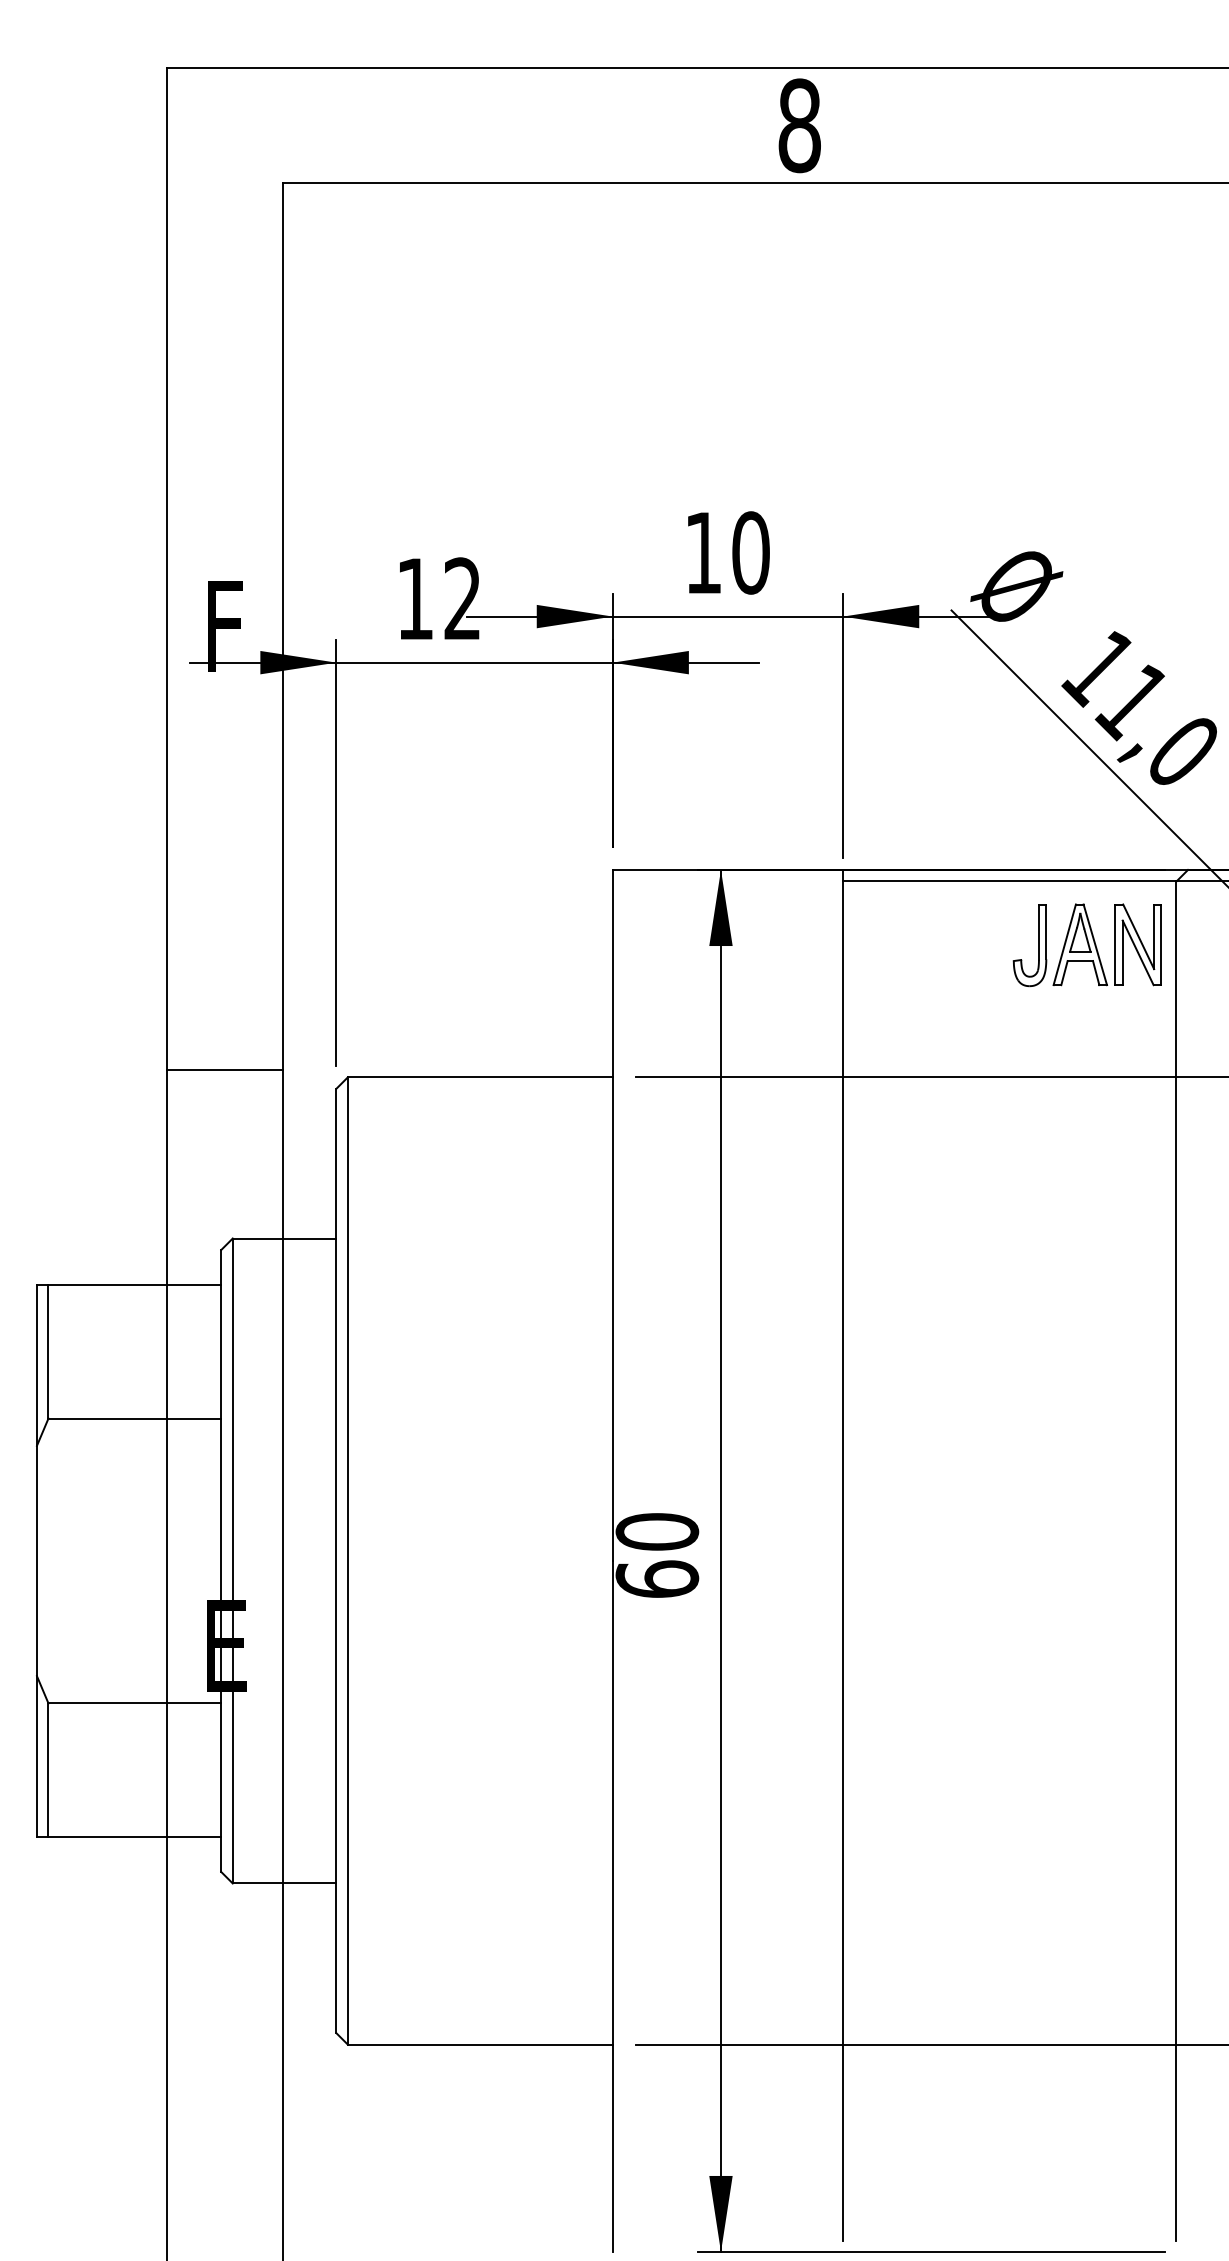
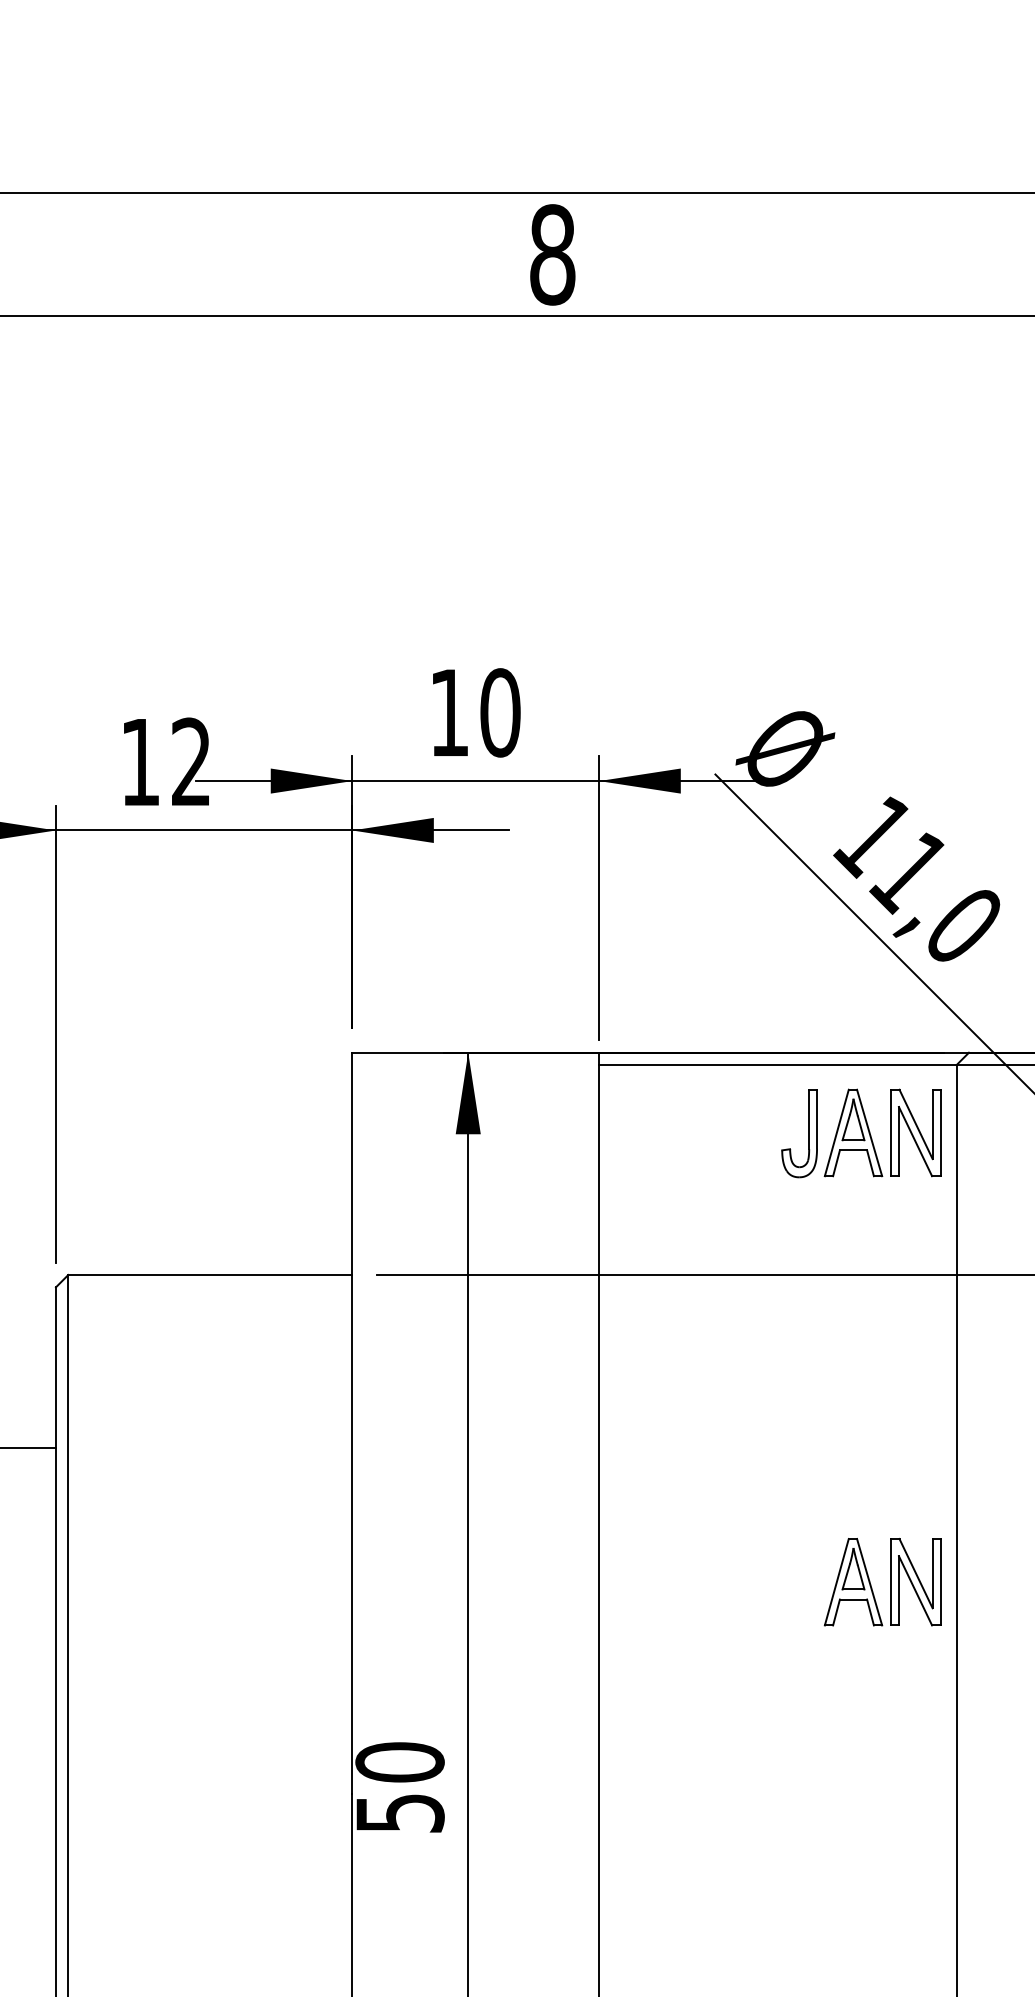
part: (1114, 1363) -> (890, 1581), added
text: (657, 1578) -> (400, 1812), 60 -> 50

